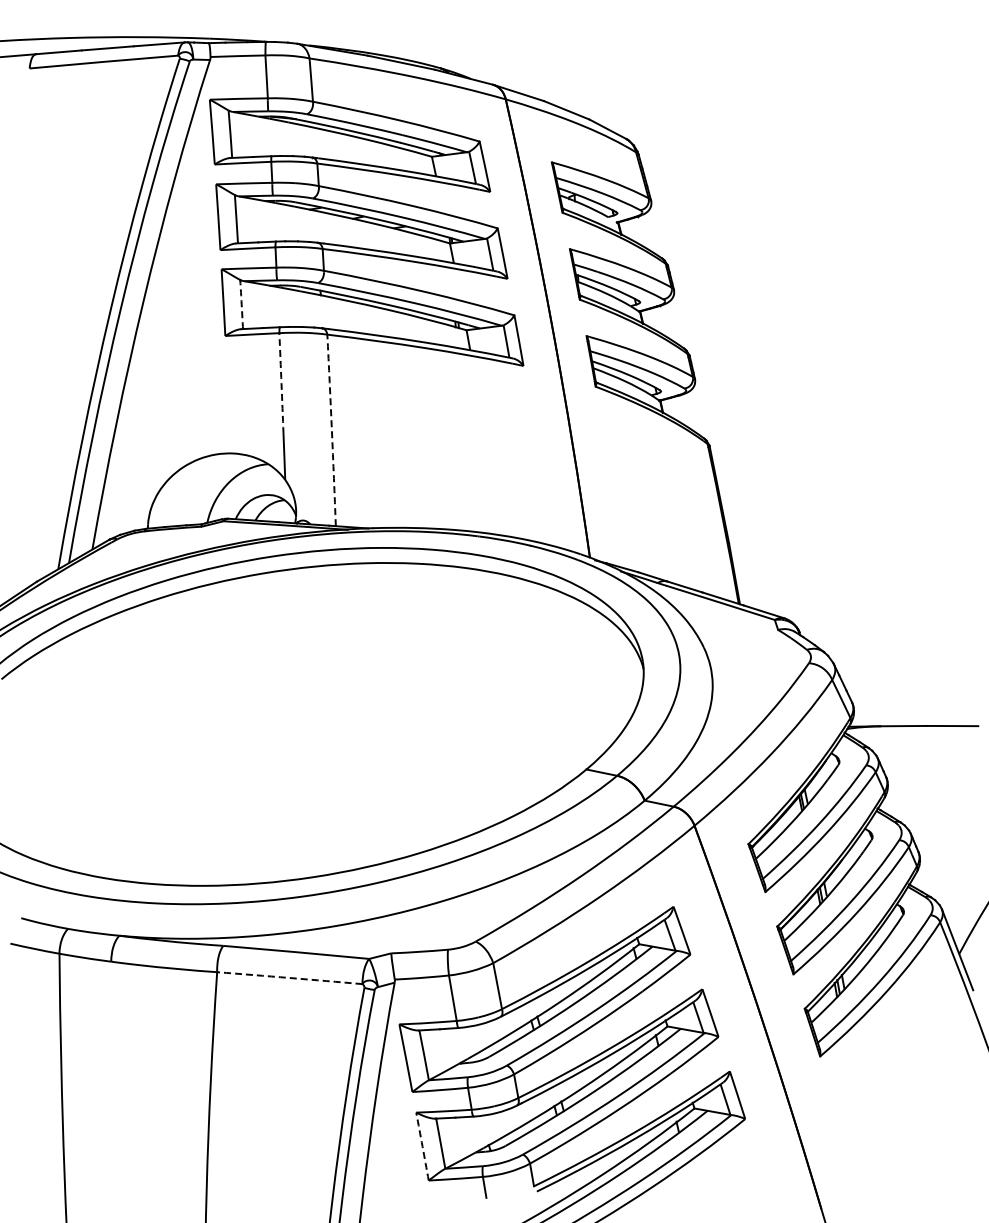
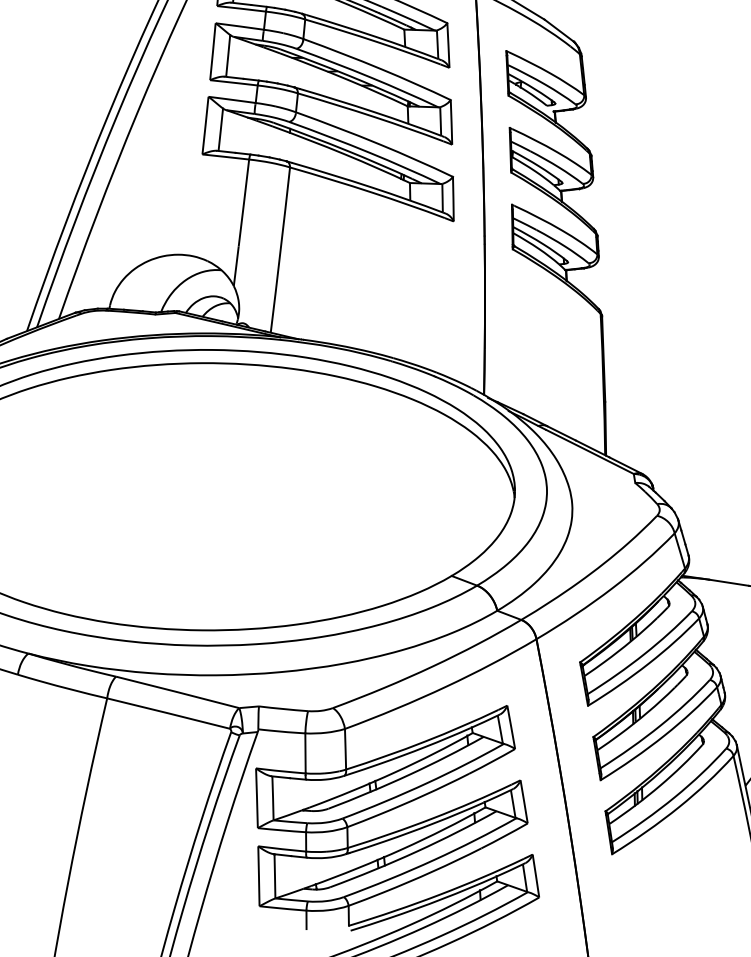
arc: (241, 304) -> (220, 129), dashed -> solid
arc: (281, 383) -> (243, 202), dashed -> solid
arc: (331, 430) -> (280, 250), dashed -> solid
arc: (289, 978) -> (168, 713), dashed -> solid
arc: (422, 1146) -> (258, 876), dashed -> solid

